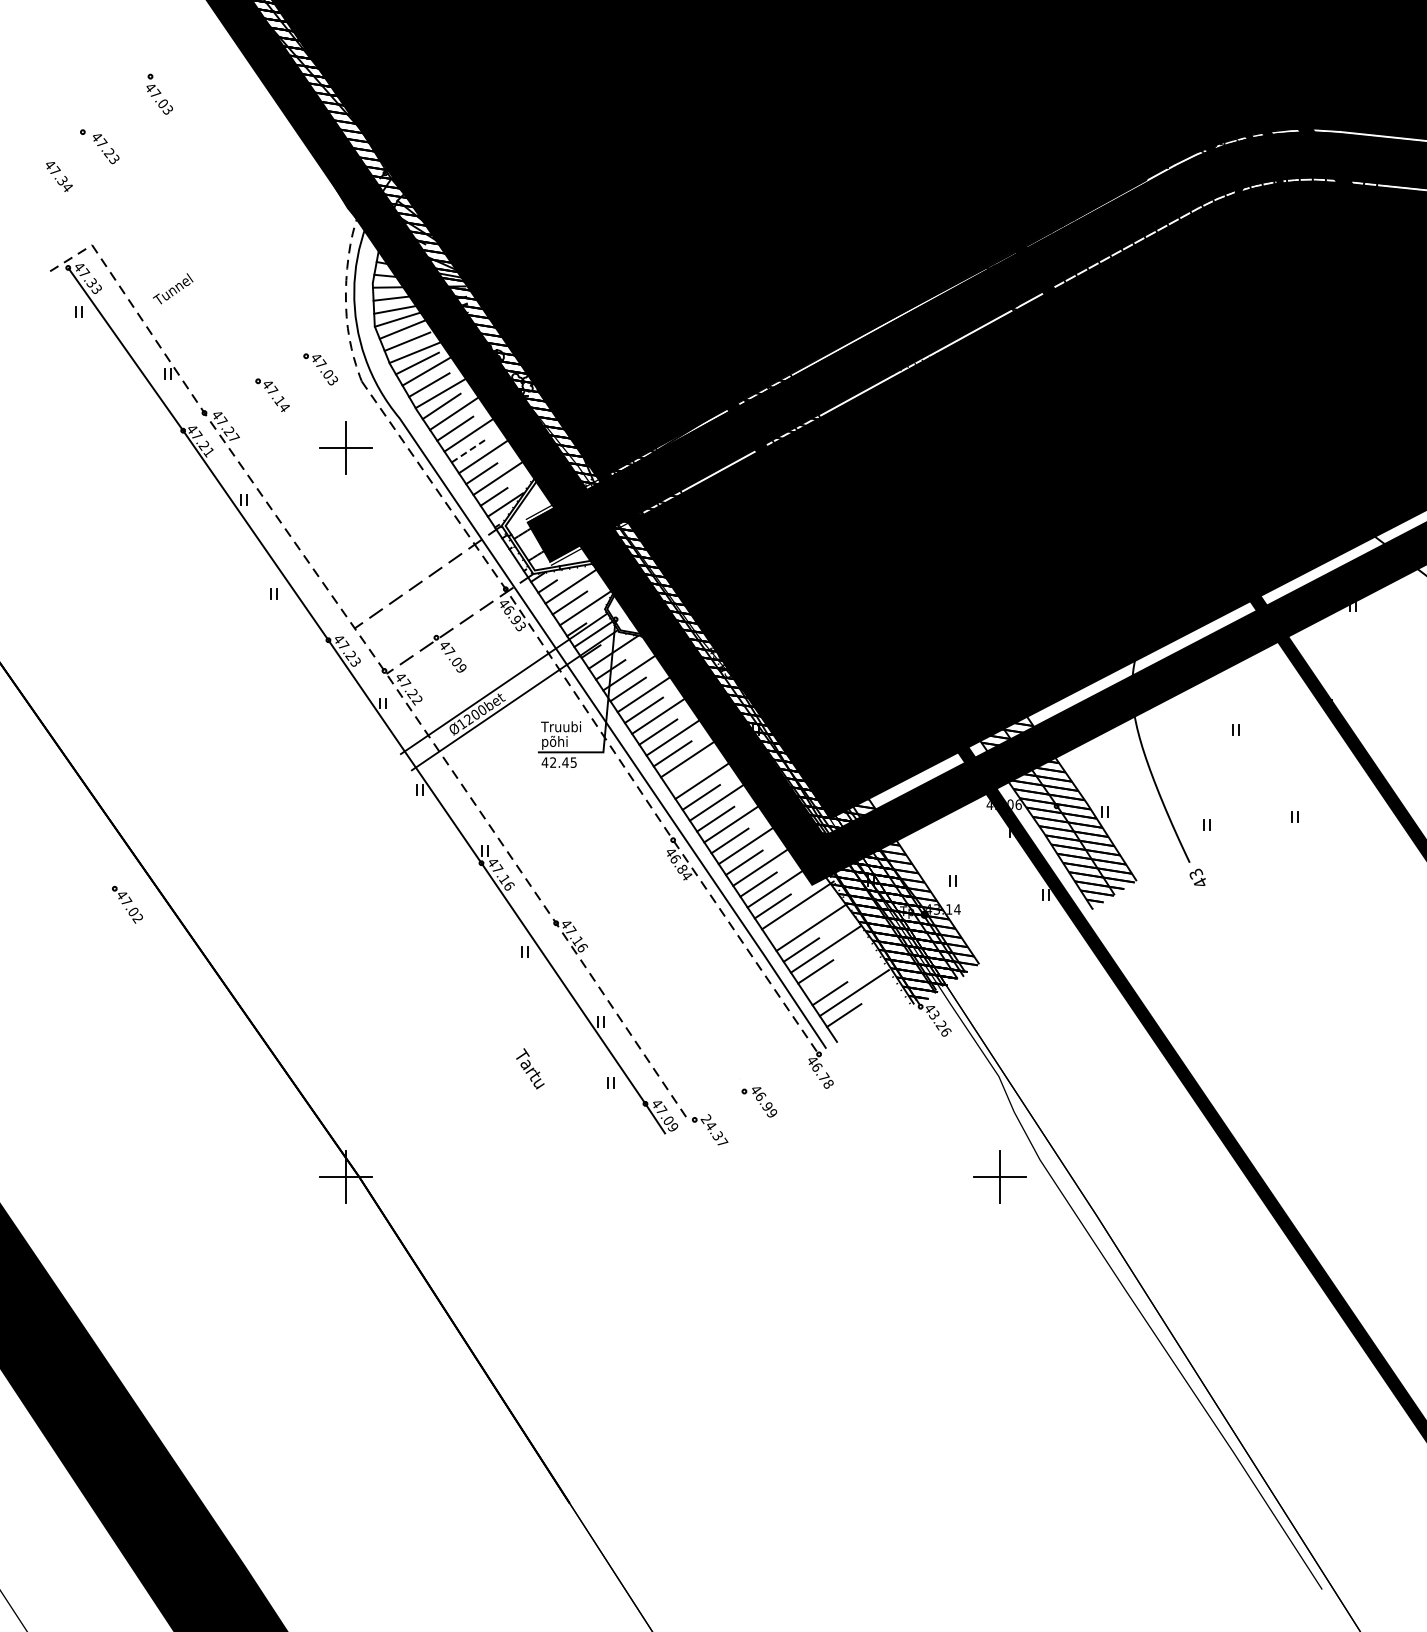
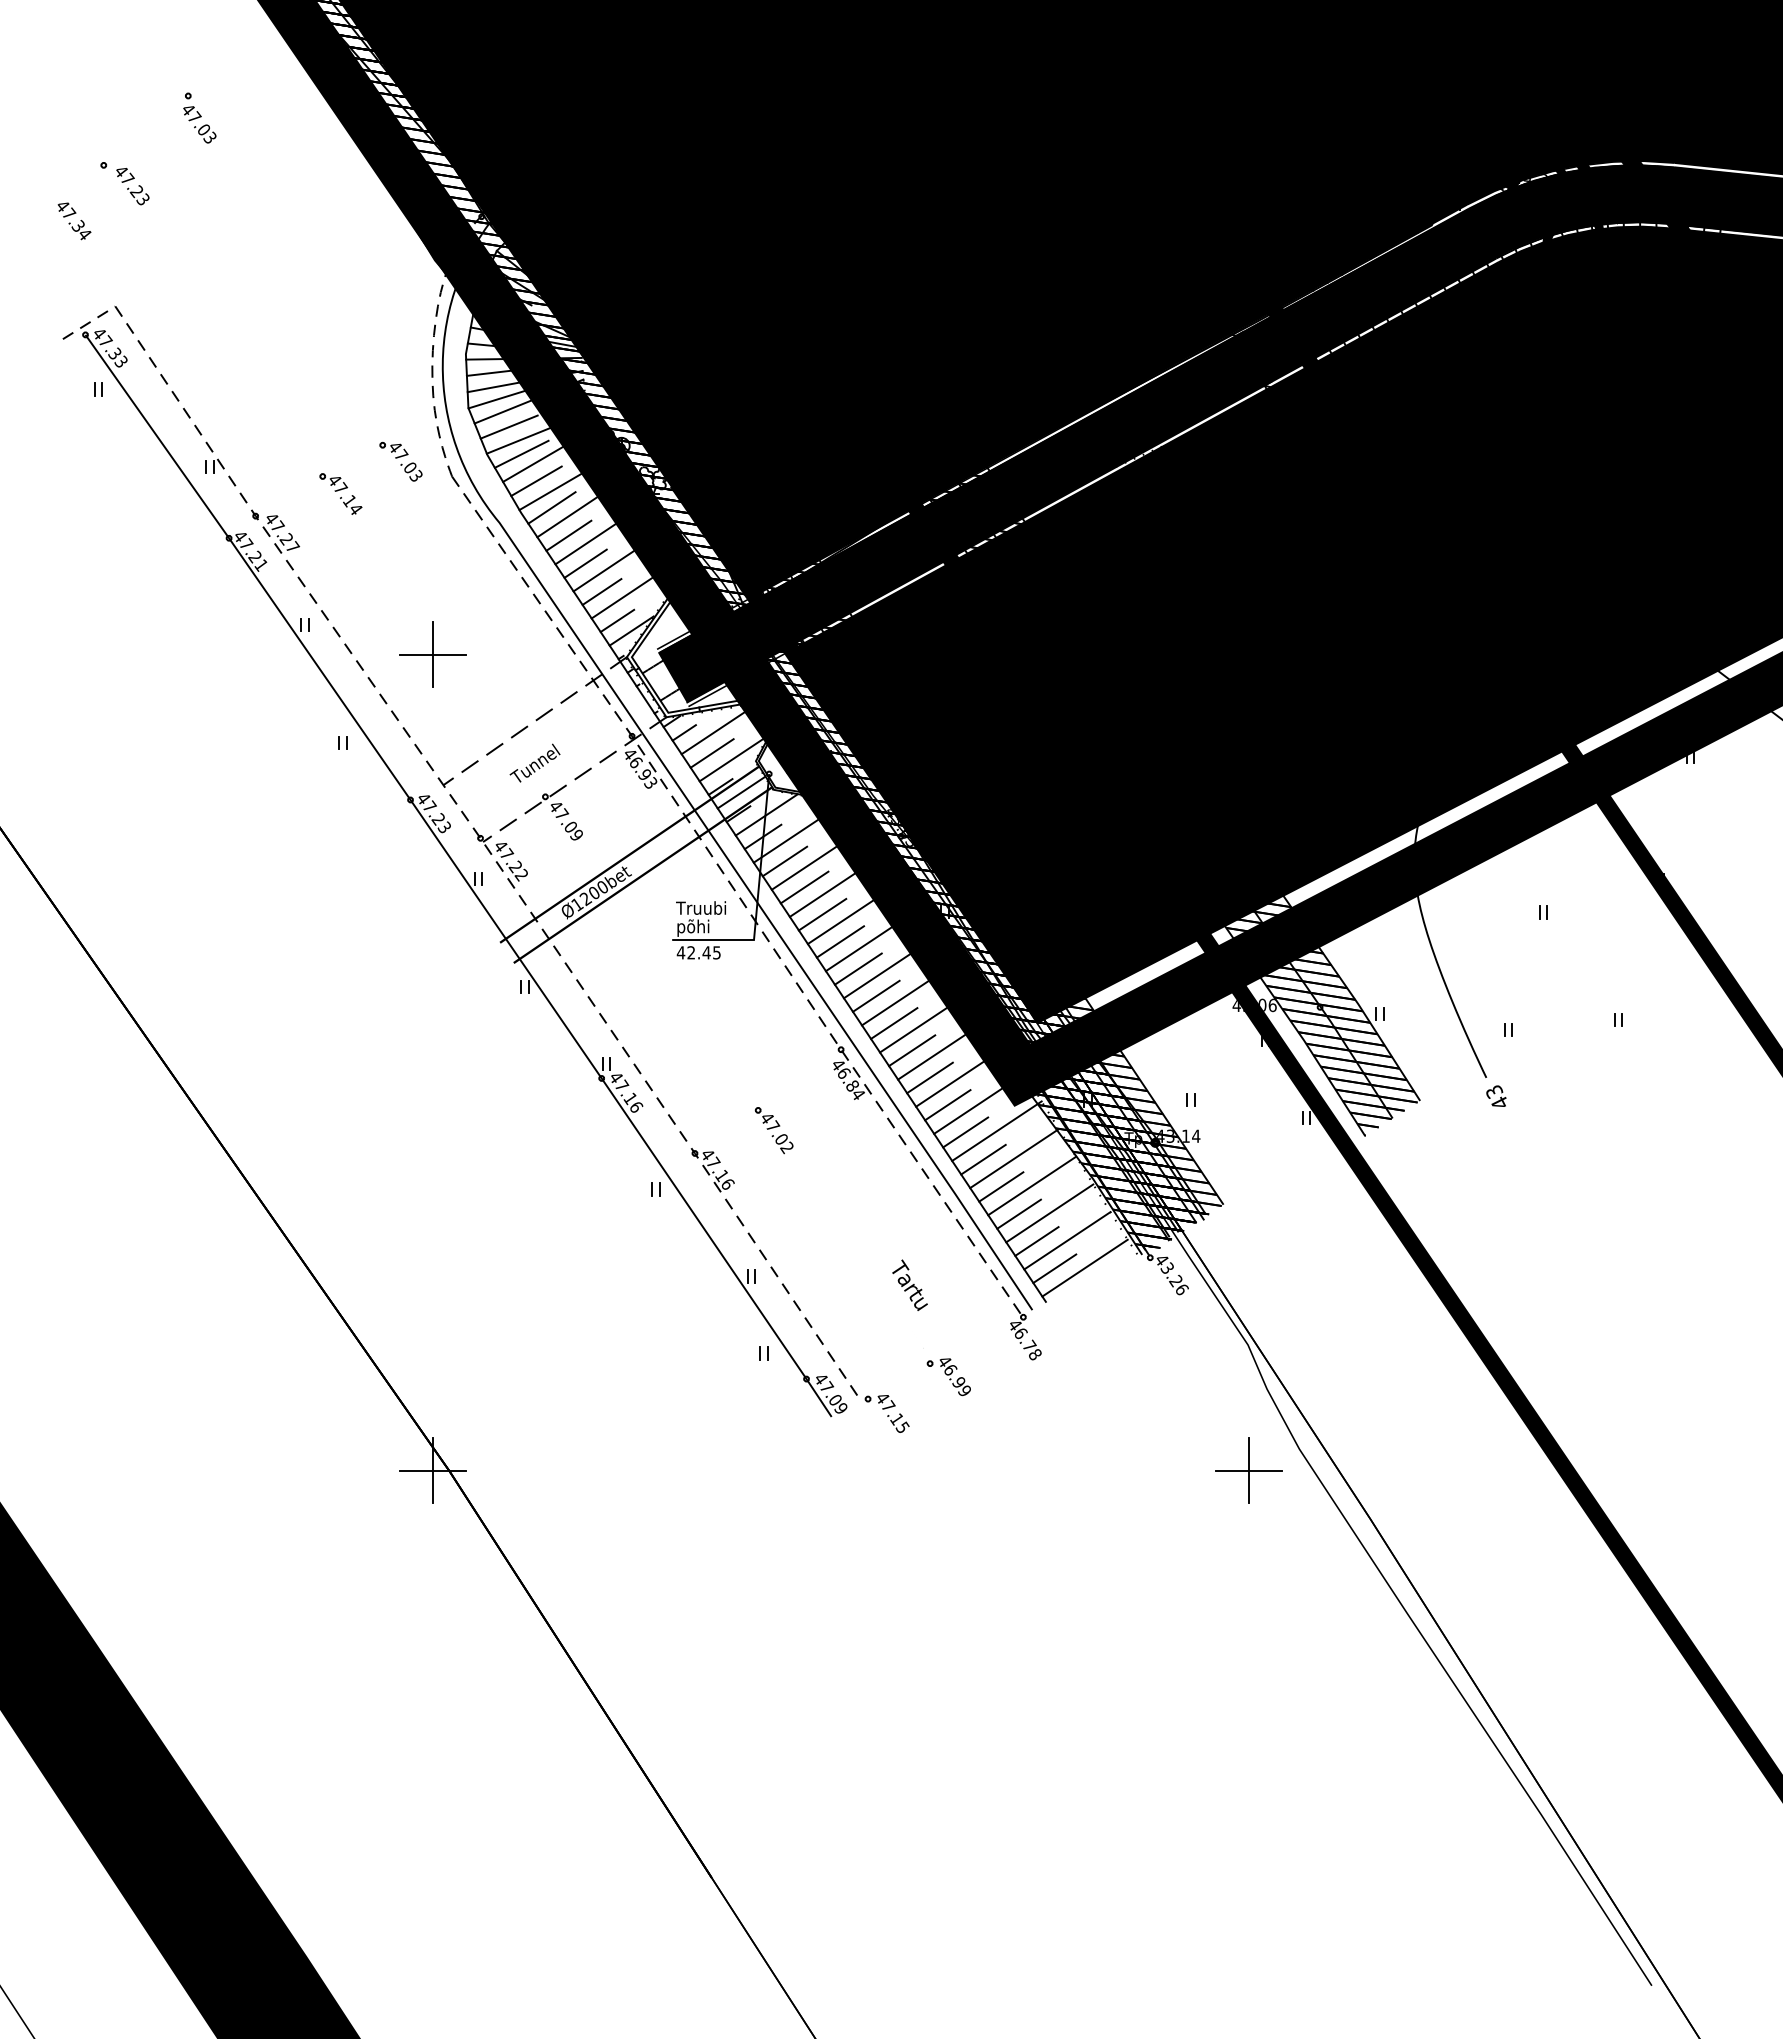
text: (173, 288) -> (535, 762), moved
part: (345, 447) -> (431, 654), moved
line: (469, 450) -> (586, 562), dashed -> solid
line: (686, 775) -> (857, 968), added
part: (127, 904) -> (774, 1130), moved
line: (786, 928) -> (982, 1160), added
line: (840, 971) -> (1050, 1213), added
line: (868, 1014) -> (1085, 1267), added
text: (530, 1068) -> (910, 1284), moved
text: (714, 1130) -> (892, 1412), 24.37 -> 47.15

